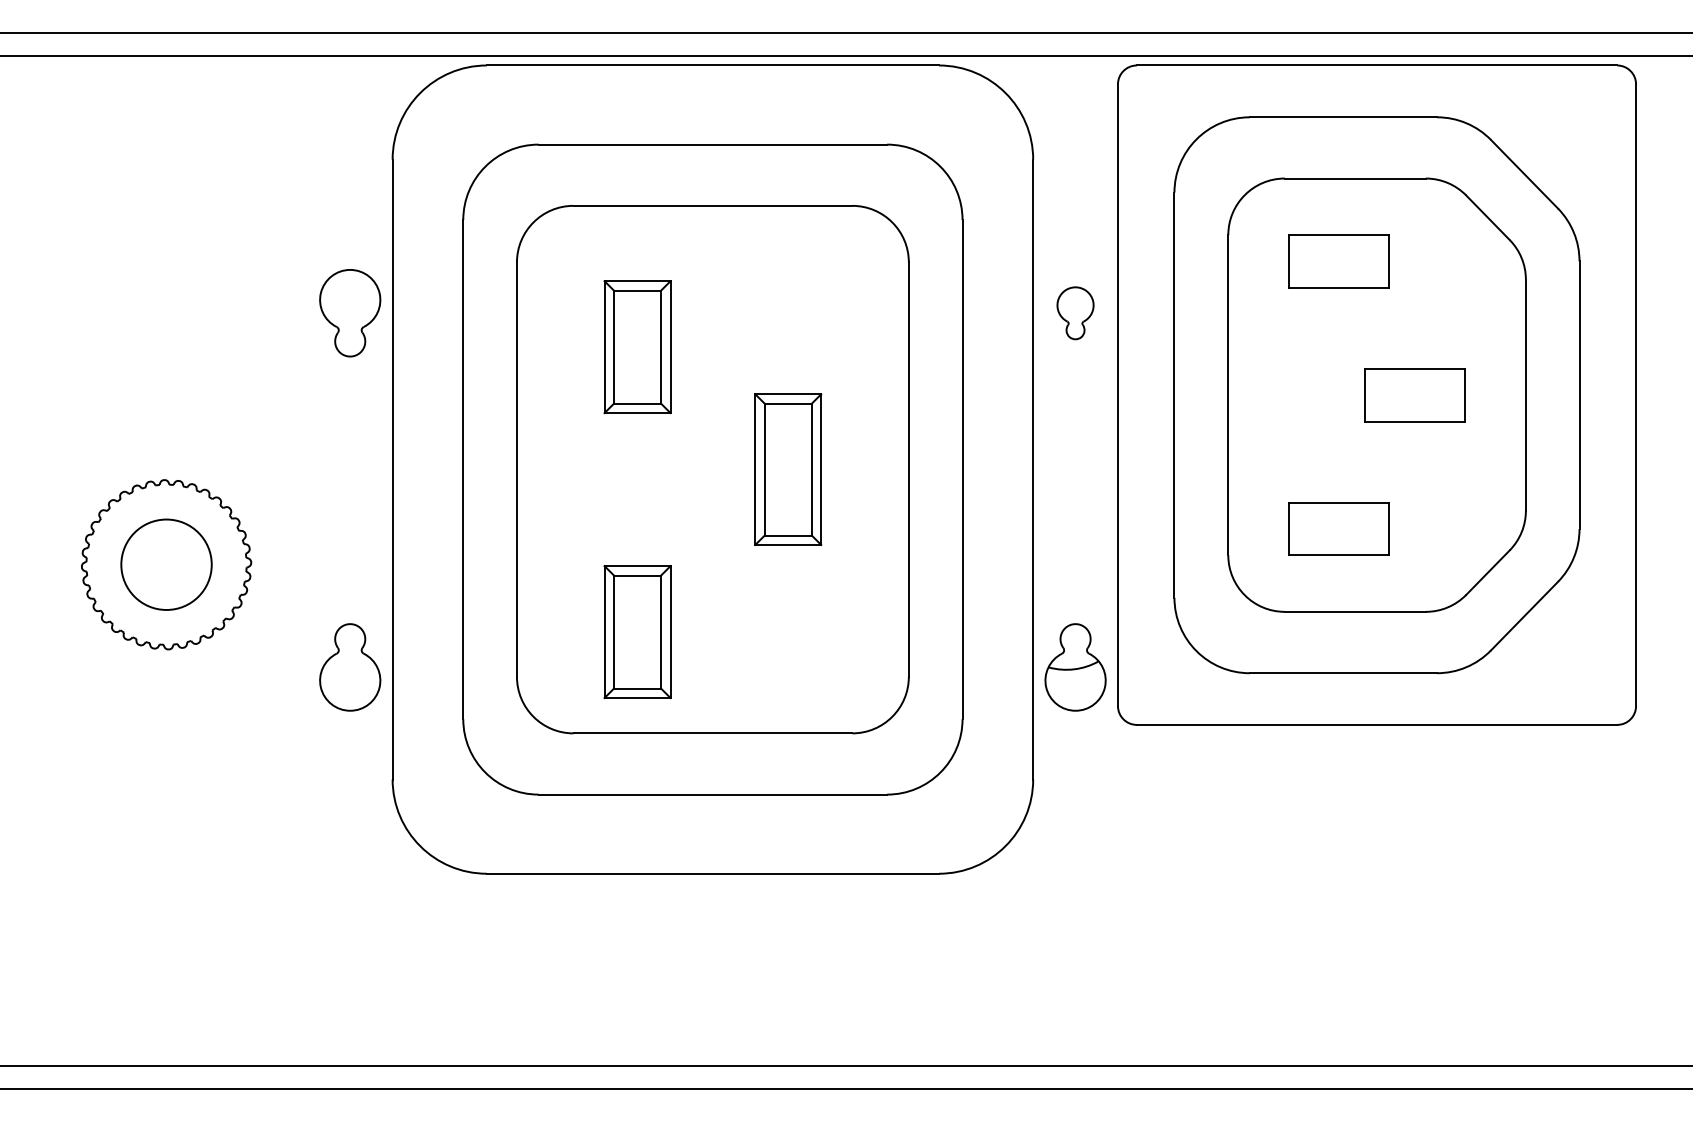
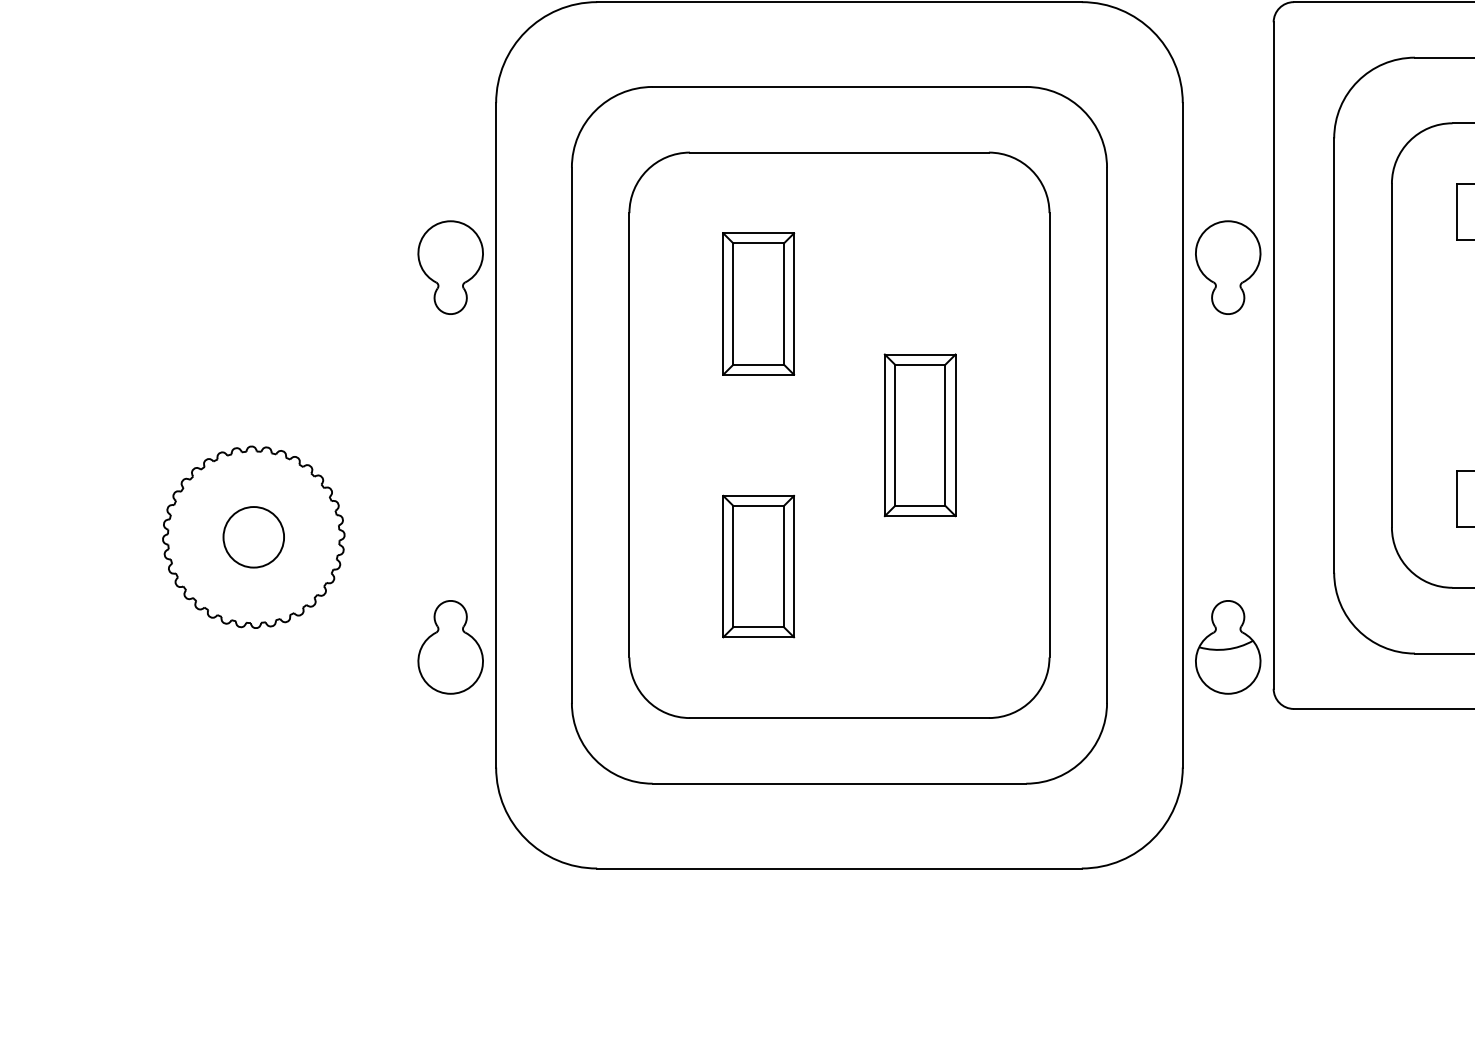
part: (1075, 313) -> (1228, 267), size x1.67
circle: (166, 564) -> (253, 537), size x0.62
part: (637, 632) -> (758, 567), moved

